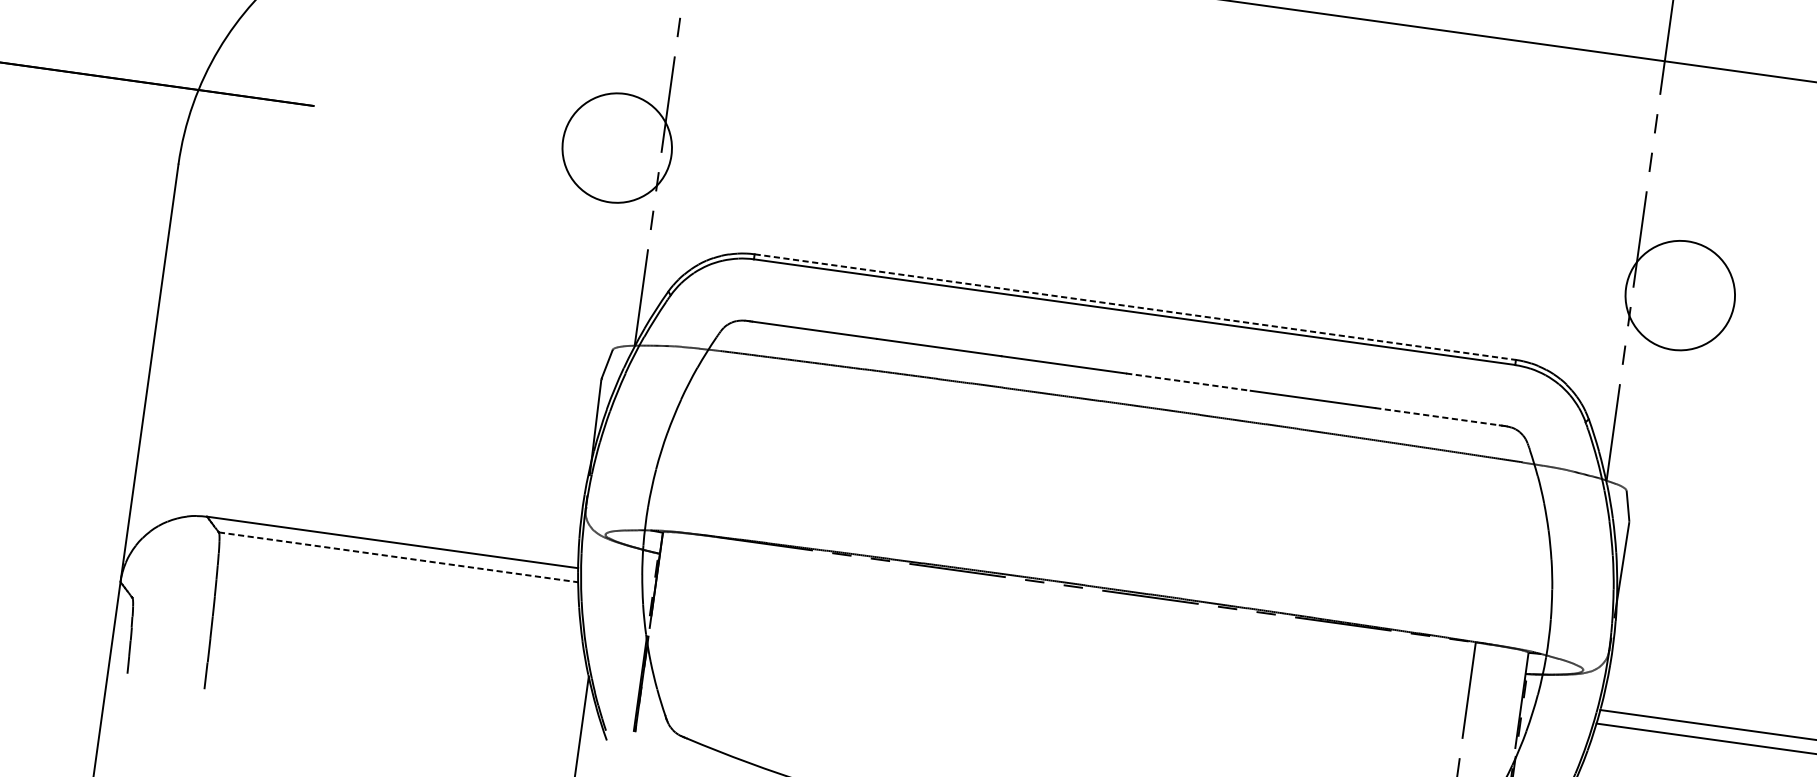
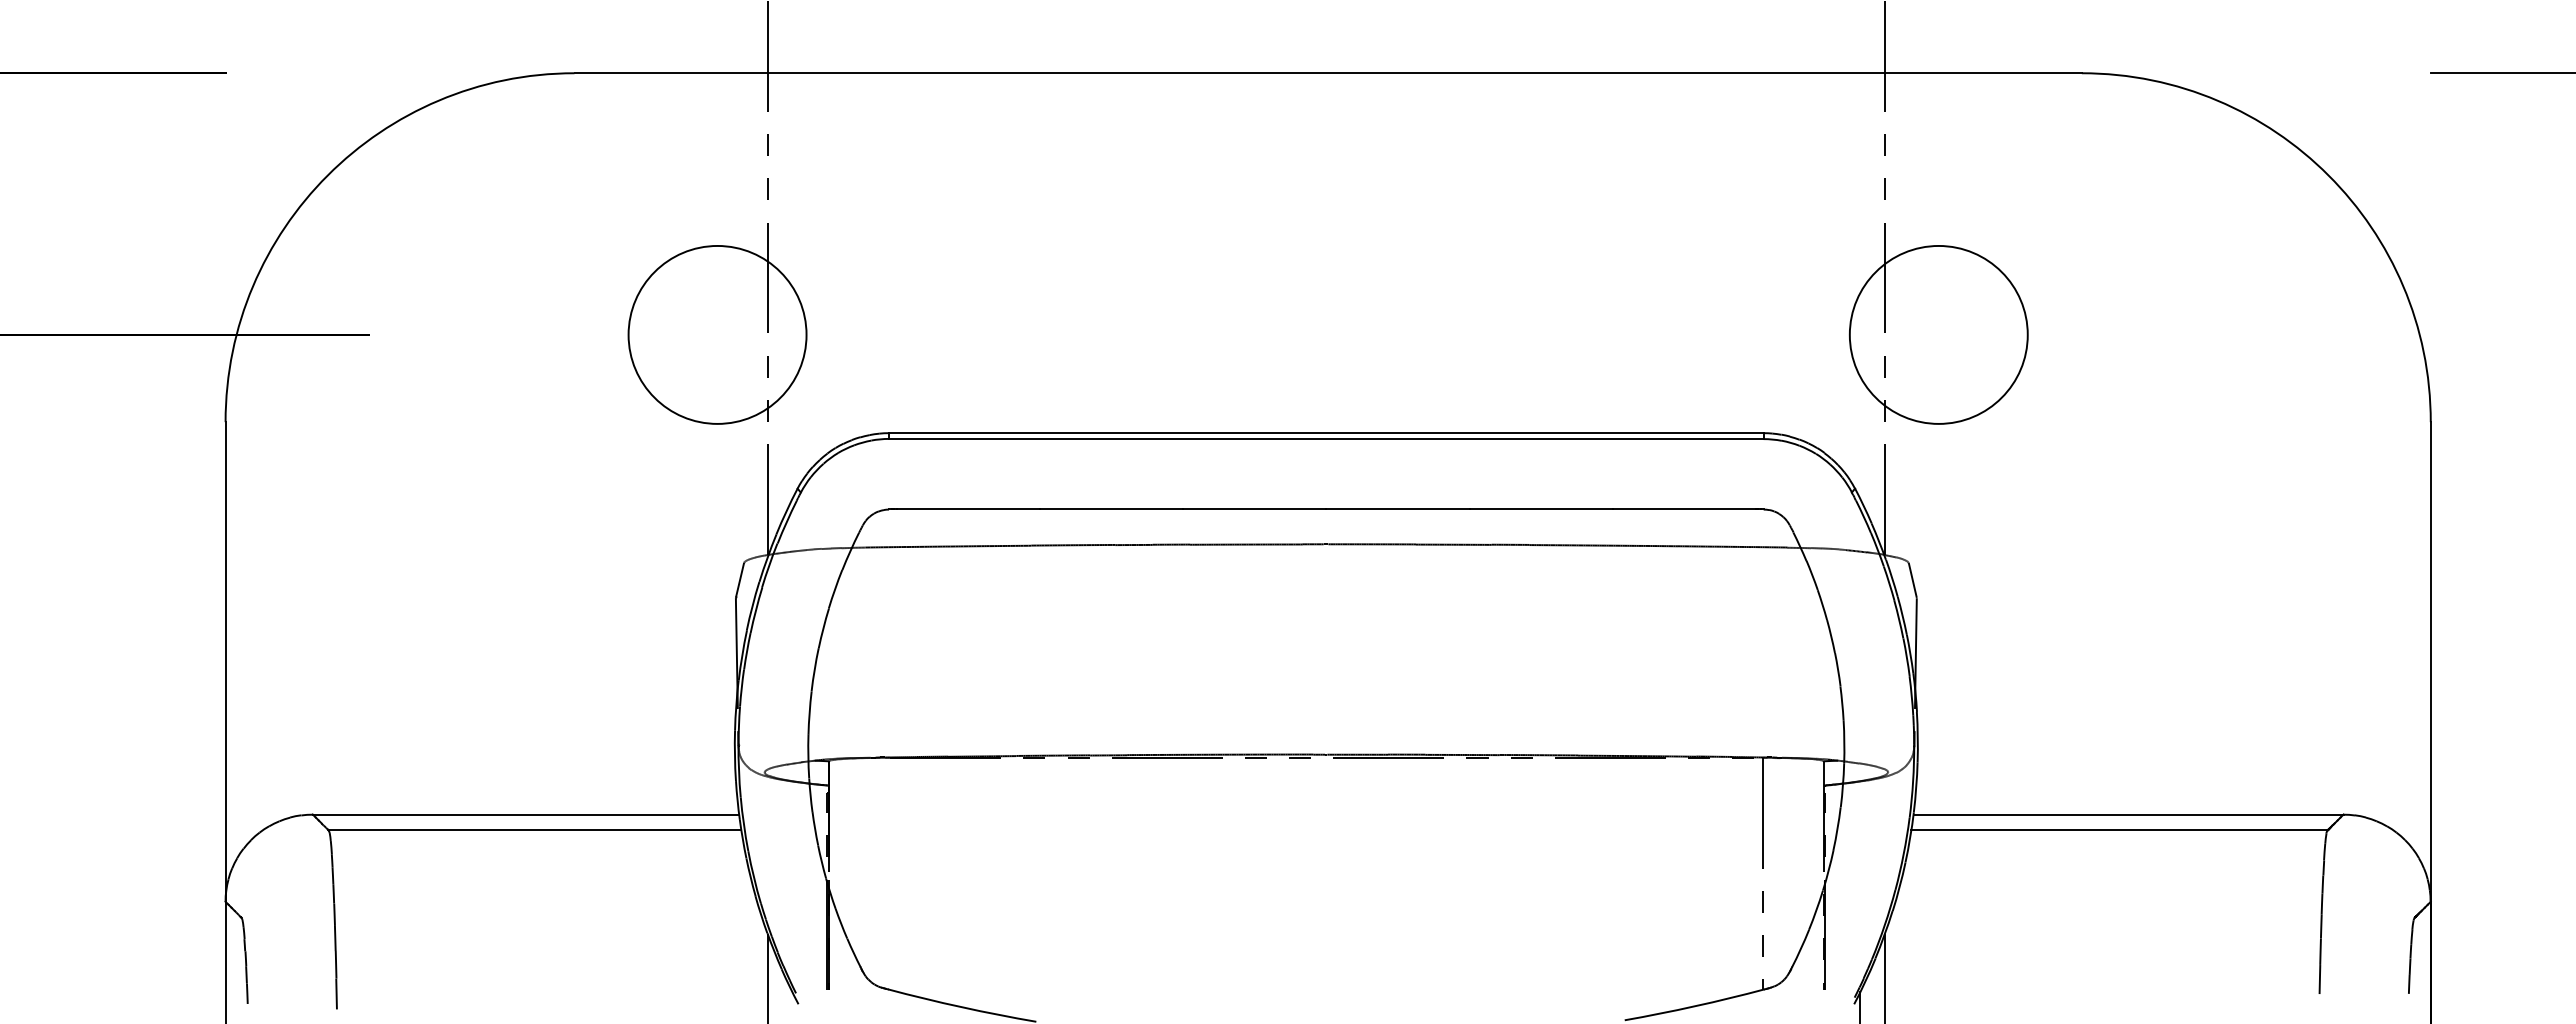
circle: (617, 147) -> (717, 334), size x1.43
circle: (1680, 295) -> (1938, 334), size x1.43
line: (1135, 307) -> (1326, 433), dashed -> solid
line: (1188, 382) -> (1397, 509), dashed -> solid
line: (1437, 416) -> (1684, 509), dashed -> solid
line: (398, 557) -> (535, 830), dashed -> solid

